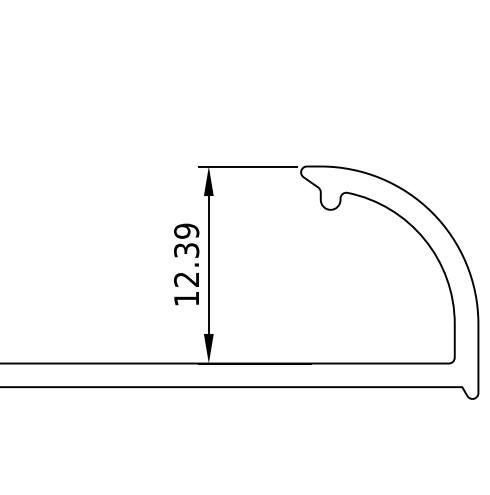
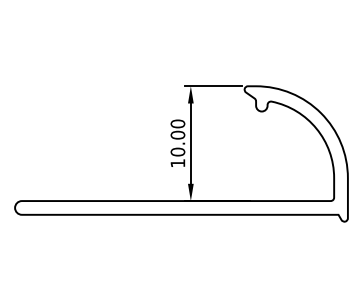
text: (185, 254) -> (177, 137), 12.39 -> 10.00

